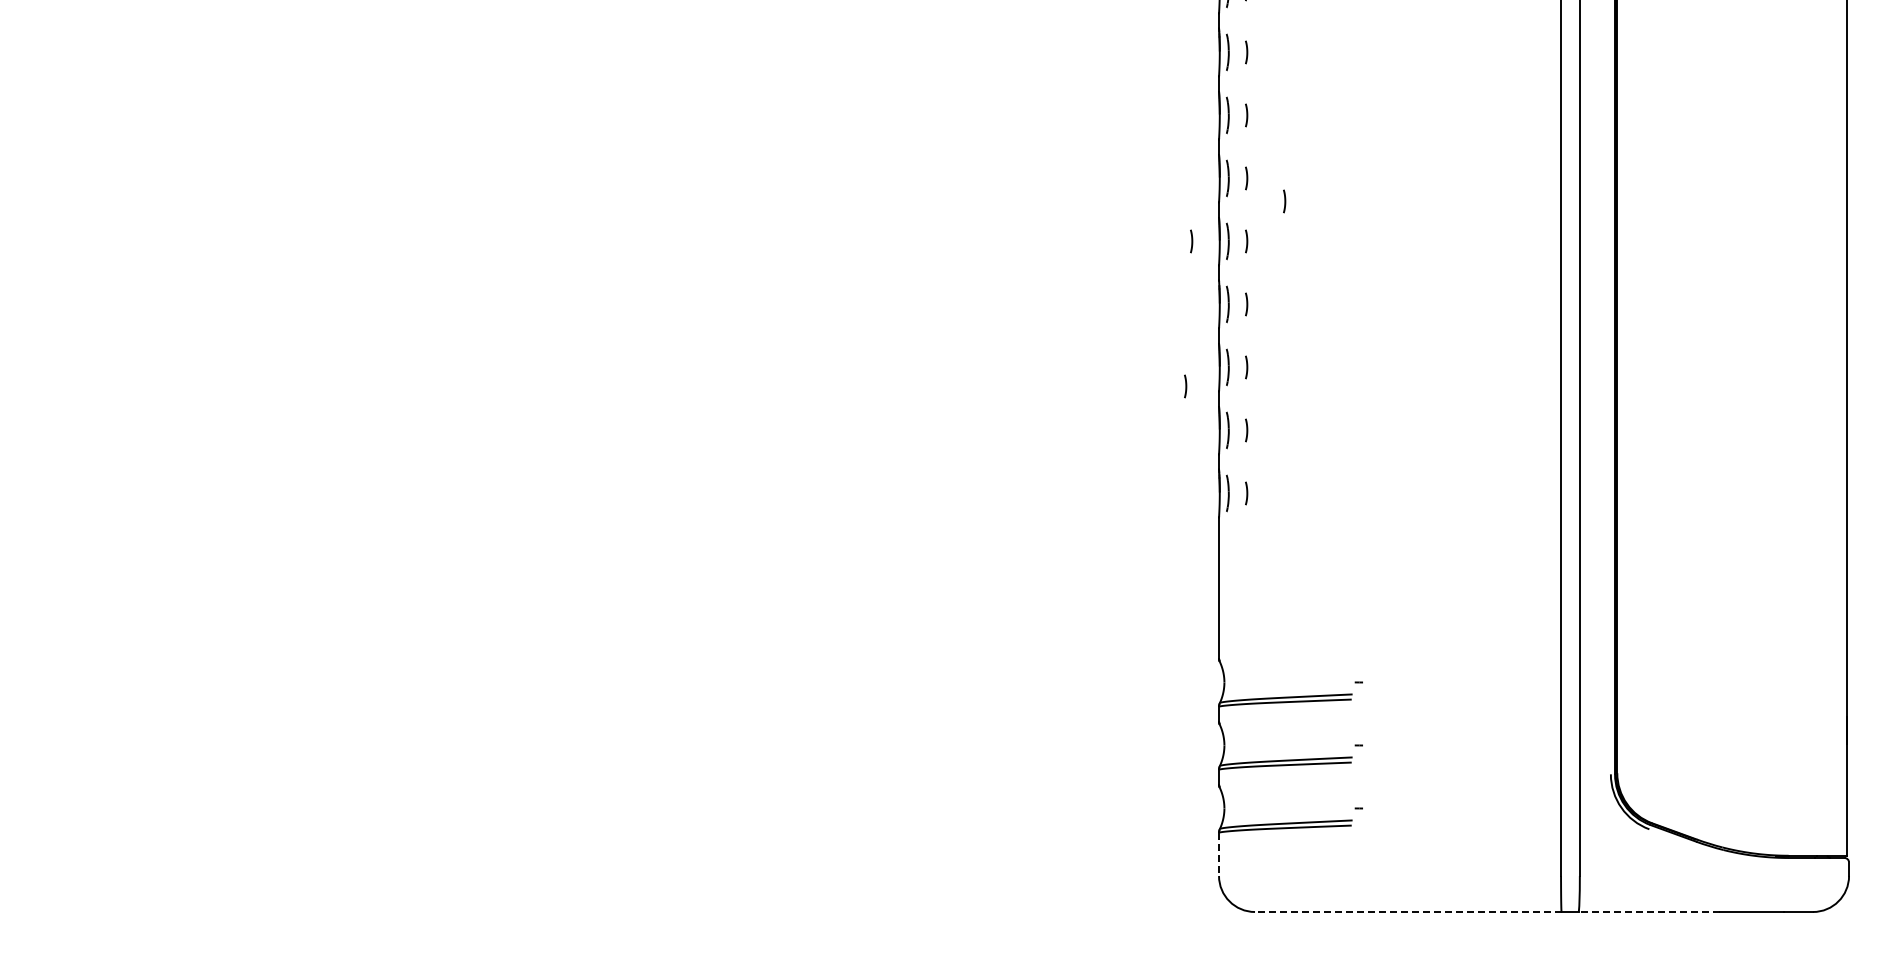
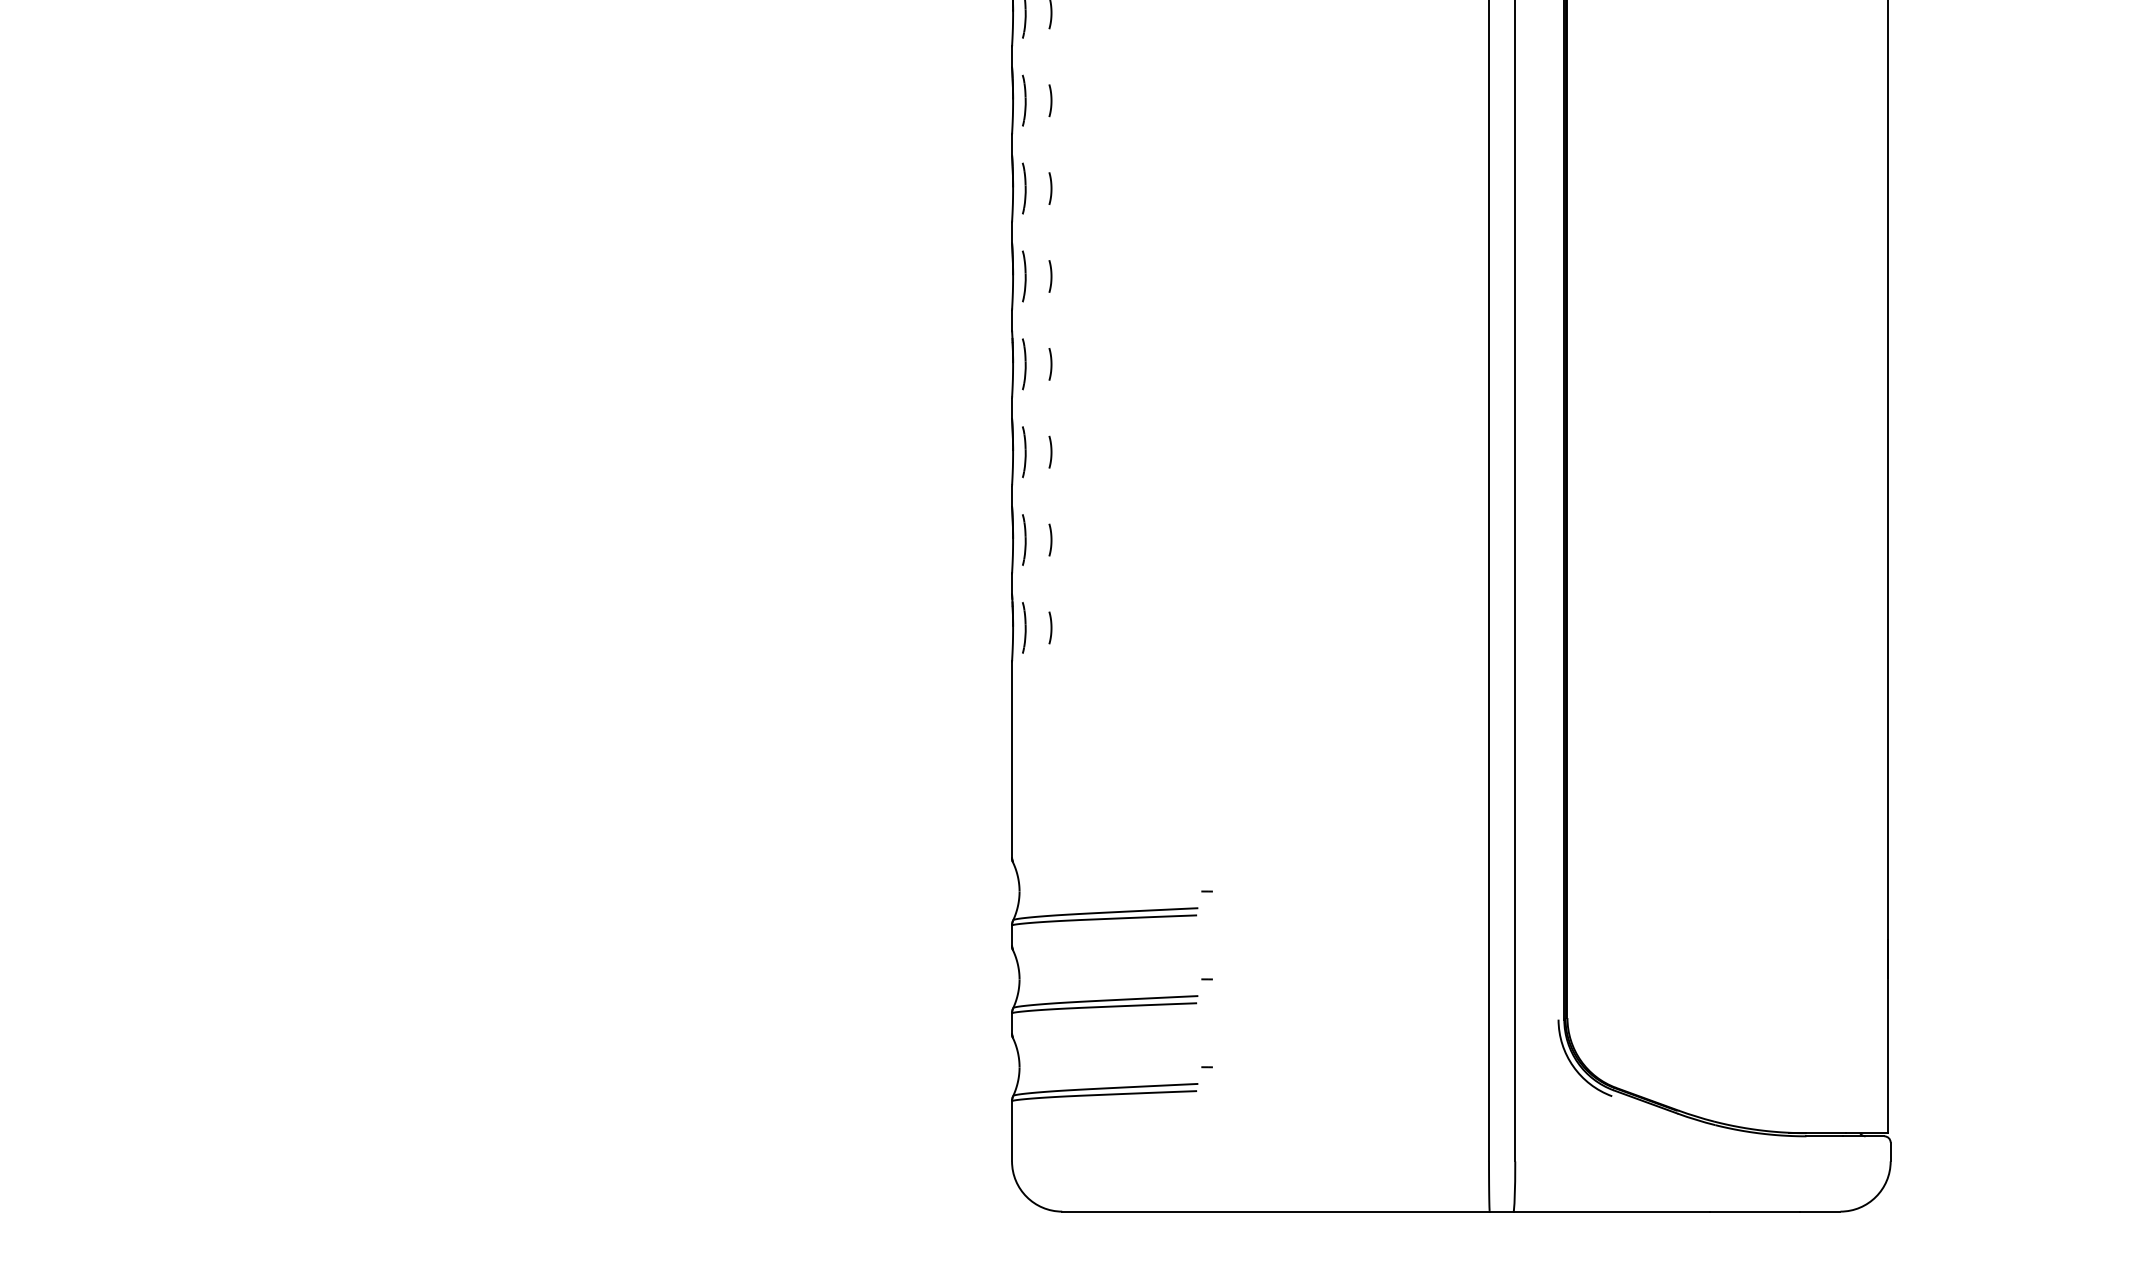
line: (1284, 201) -> (1103, 220), removed
line: (1191, 241) -> (973, 276), removed
line: (1185, 386) -> (965, 478), removed
line: (1219, 854) -> (1012, 1131), dashed -> solid
line: (1407, 912) -> (1274, 1212), dashed -> solid
line: (1649, 912) -> (1612, 1212), dashed -> solid

